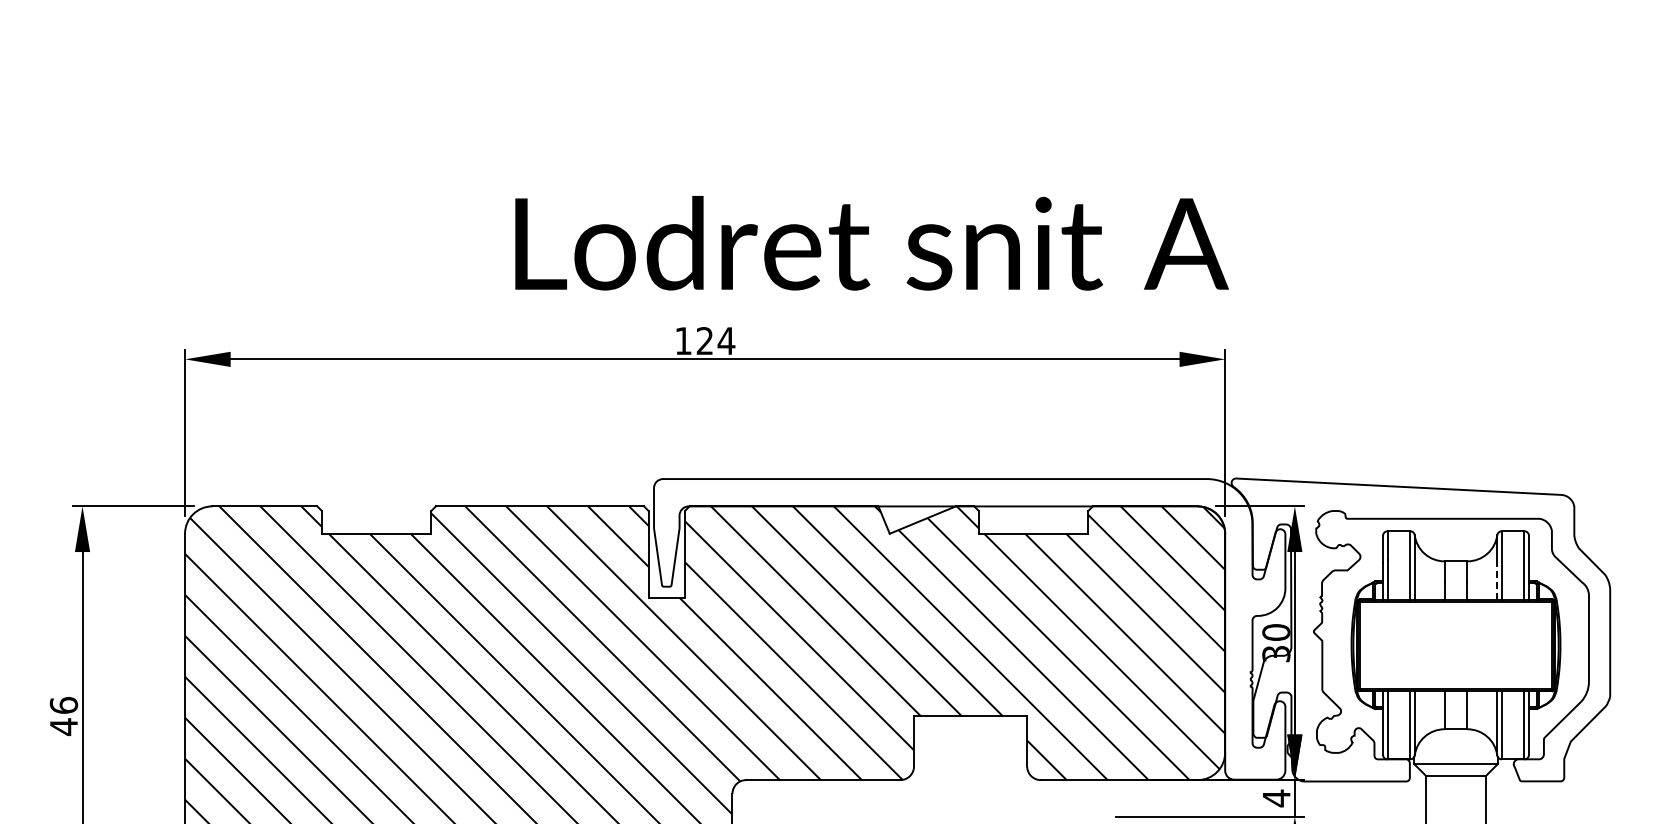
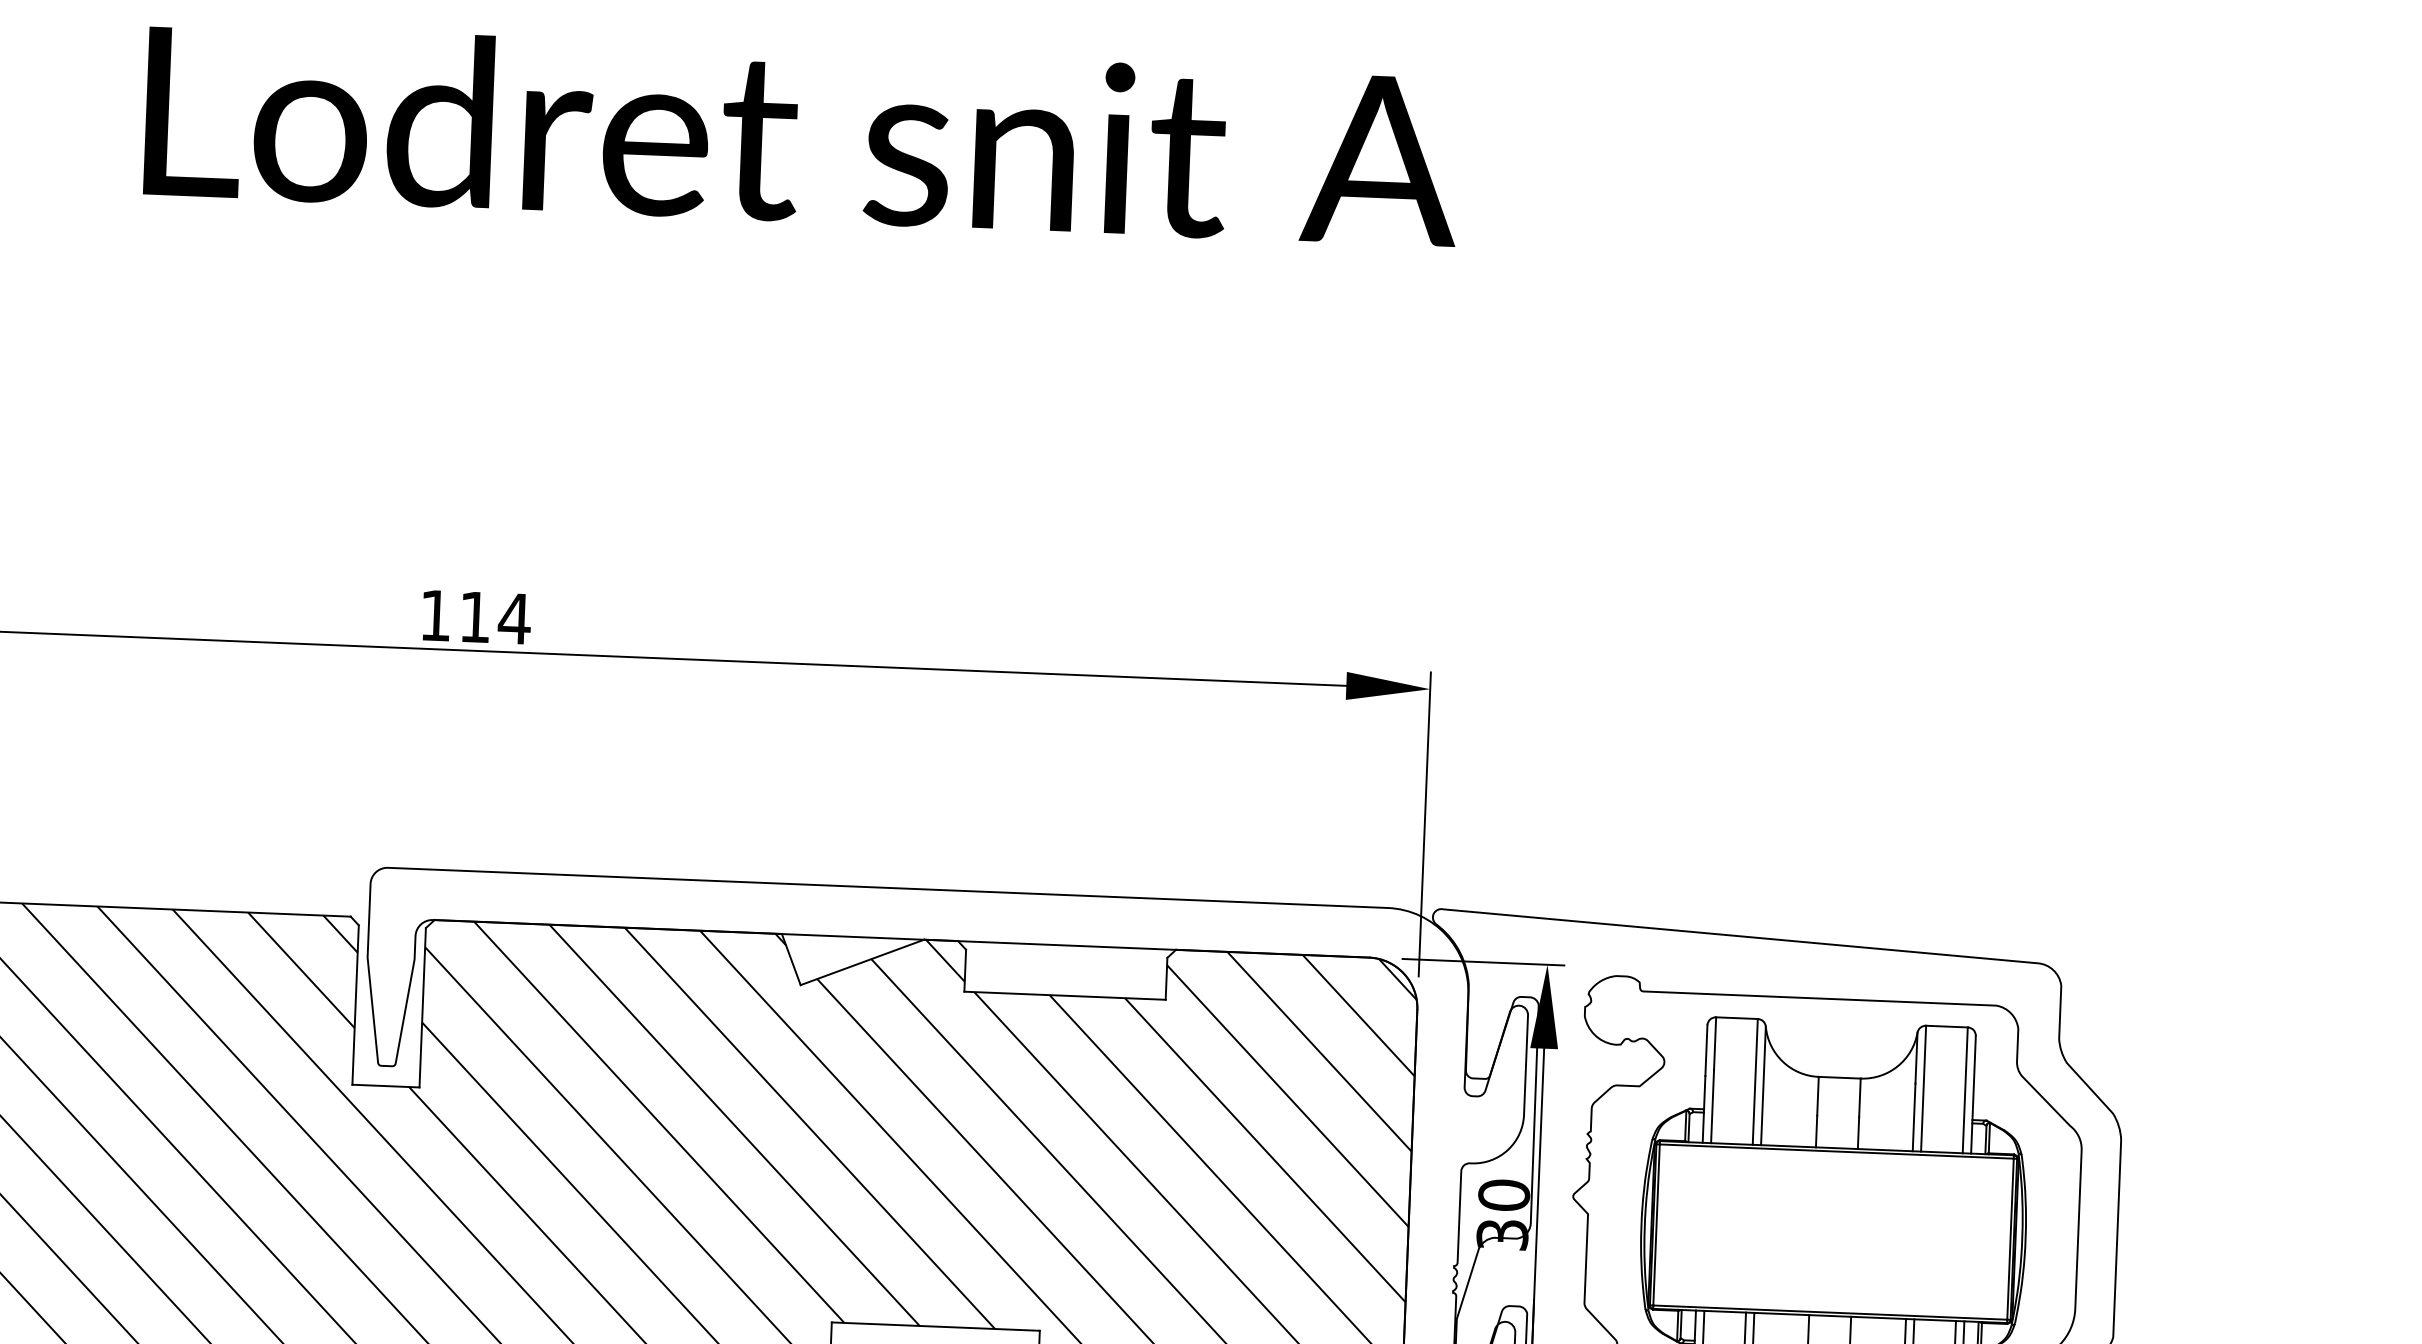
text: (871, 243) -> (801, 135), moved
text: (704, 340) -> (474, 616), 124 -> 114
line: (1497, 580) -> (1914, 1115), dashed -> solid

